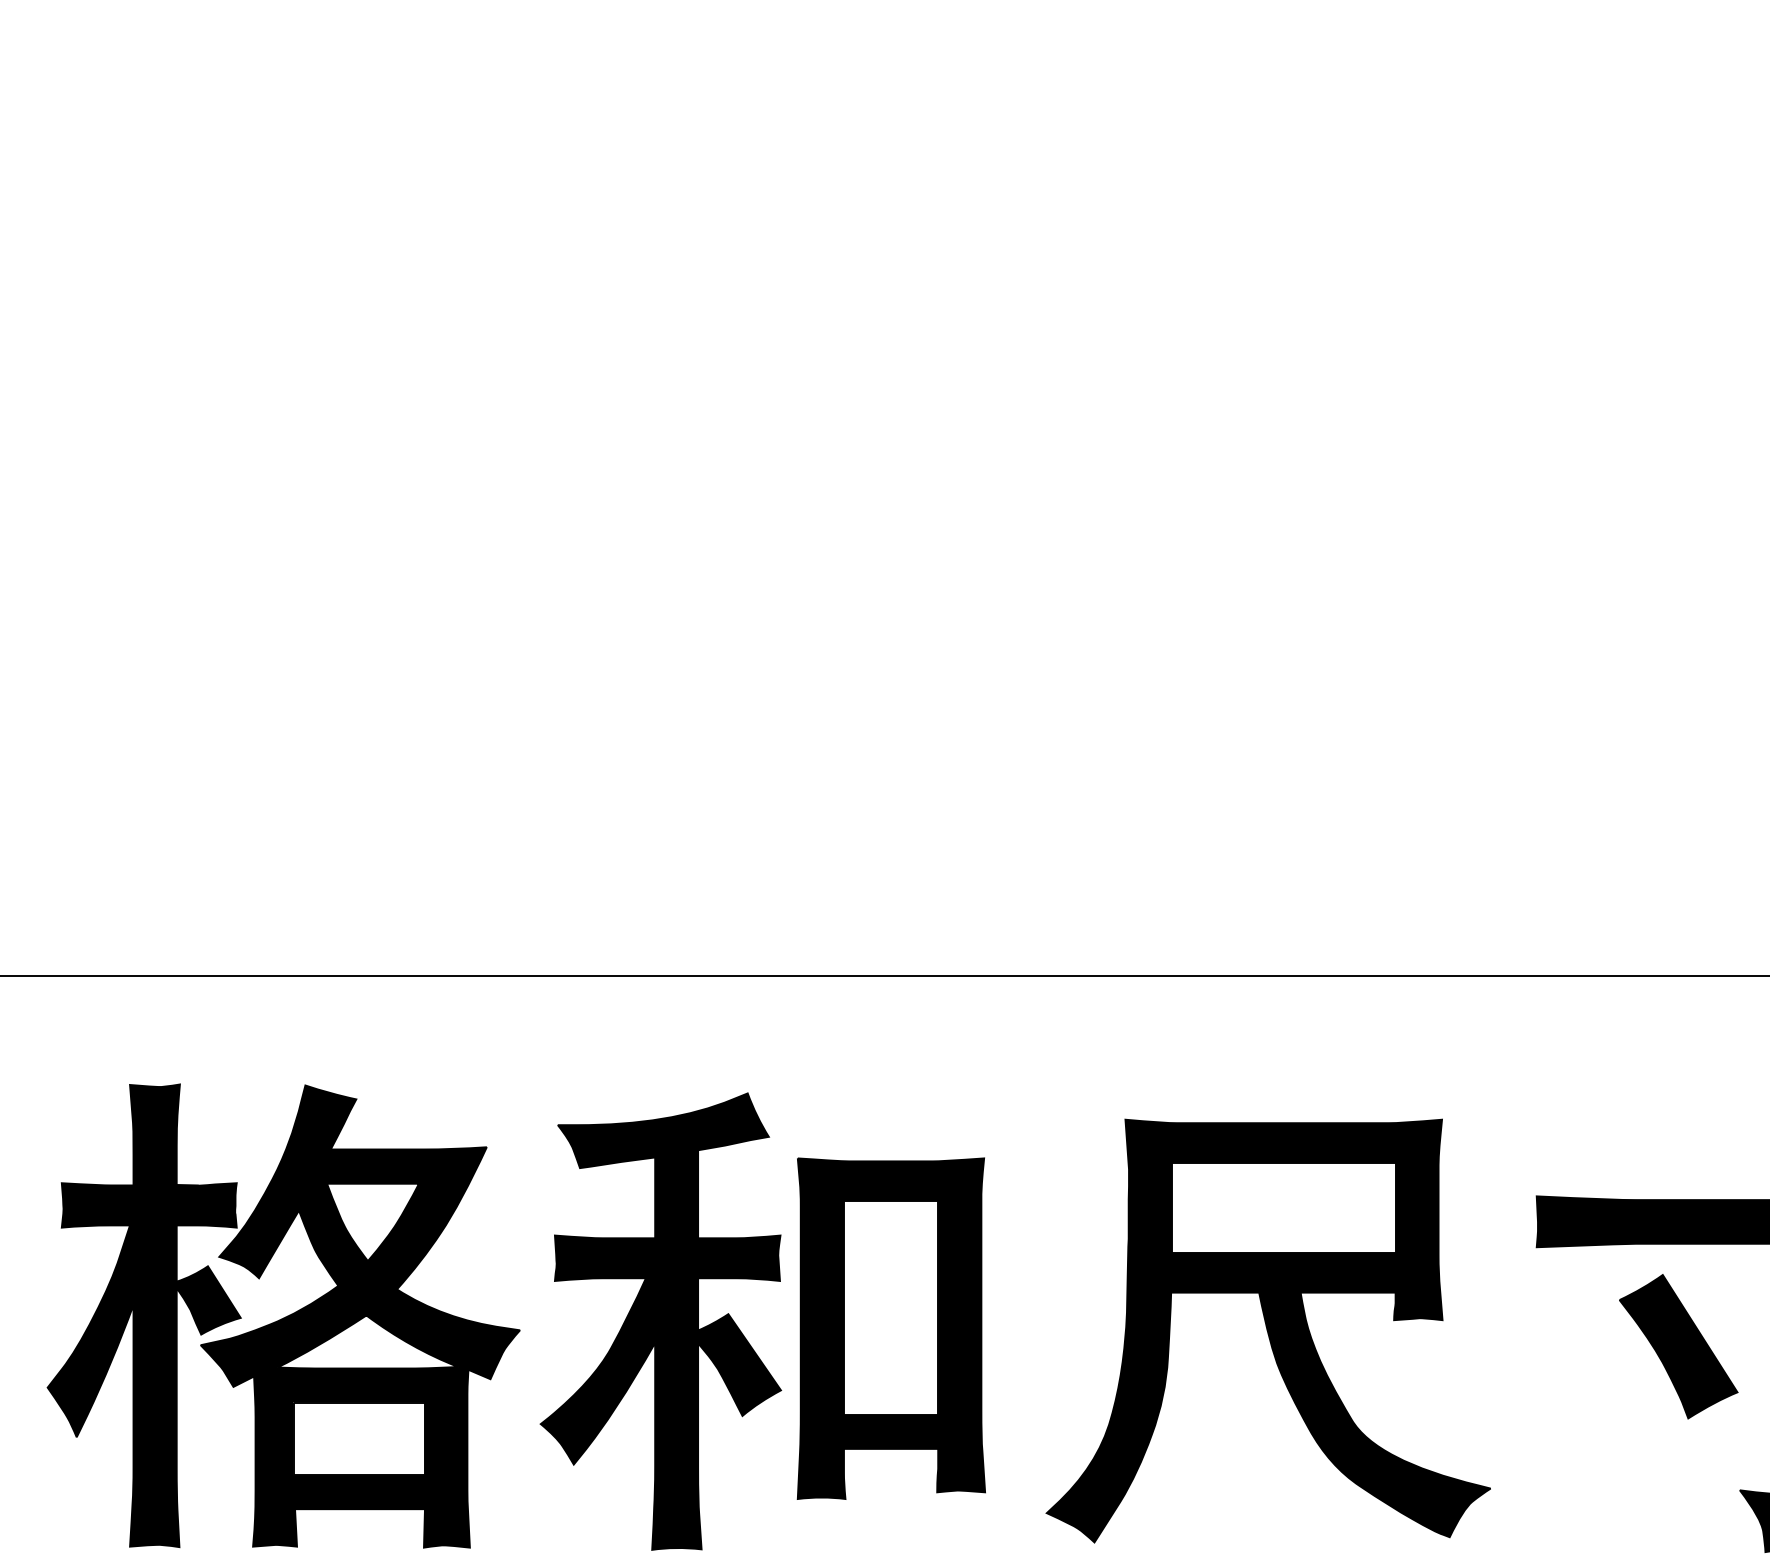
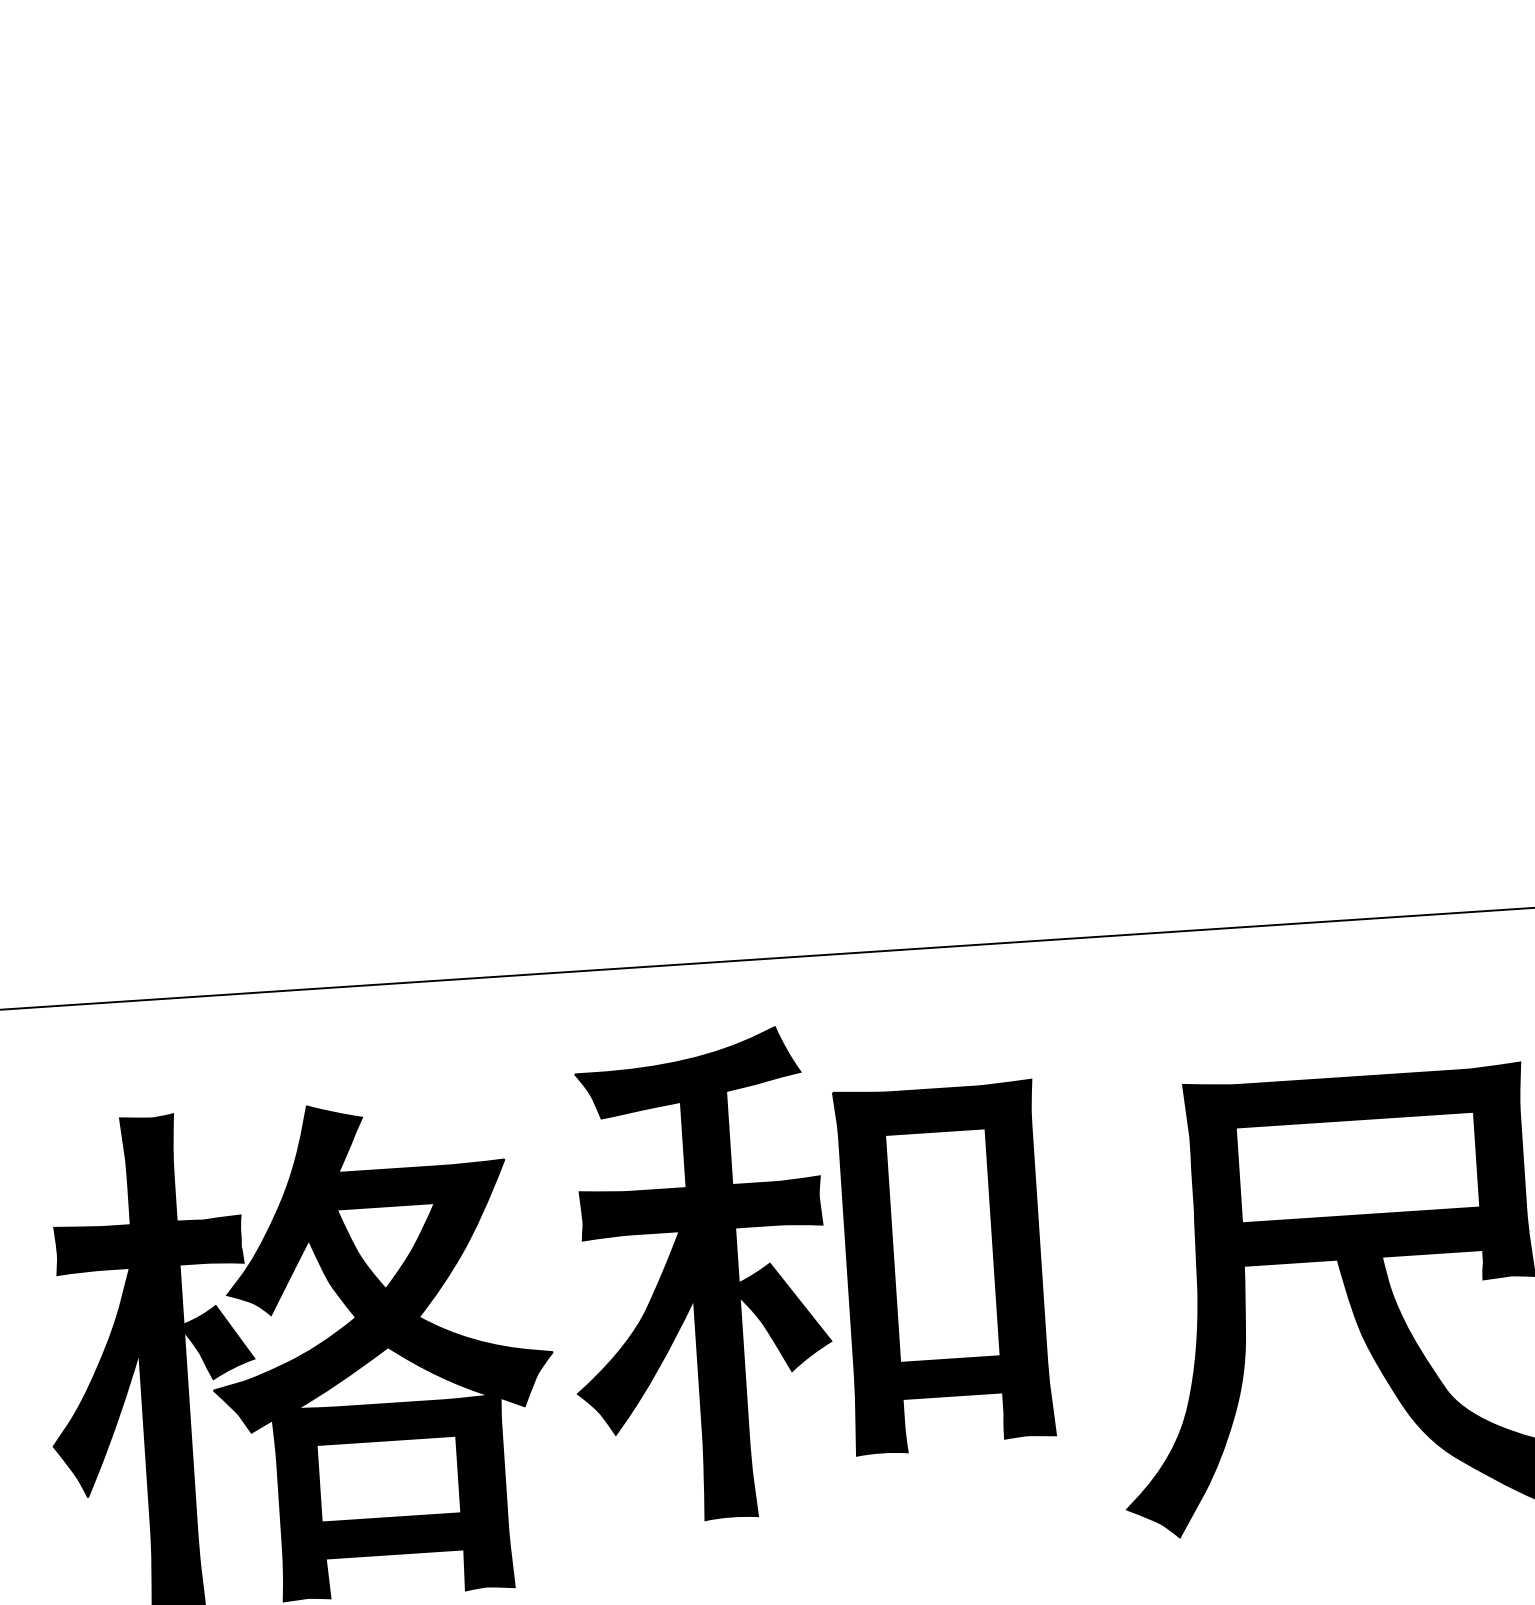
part: (744, 1335) -> (788, 1285), moved

